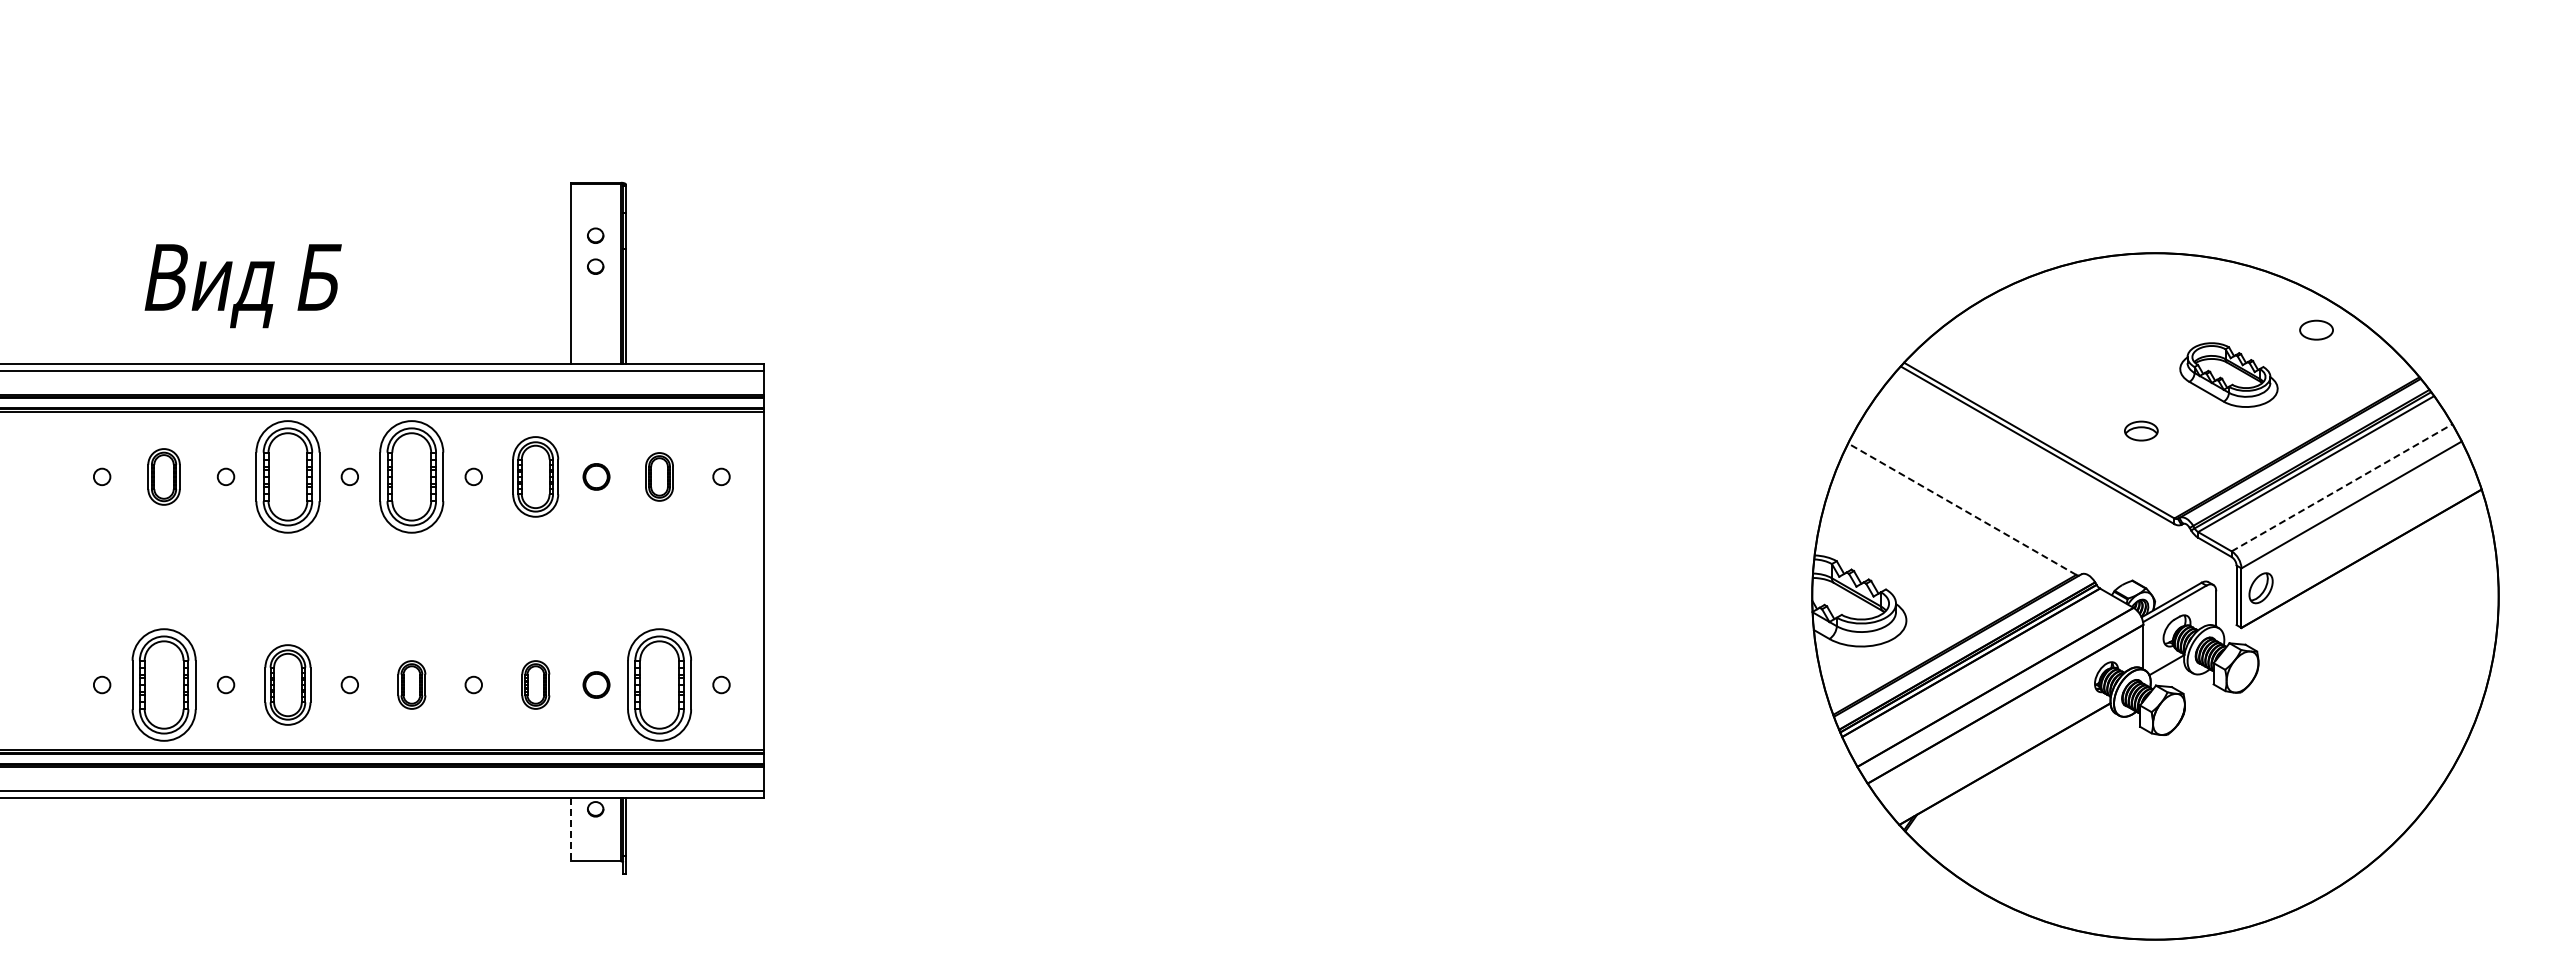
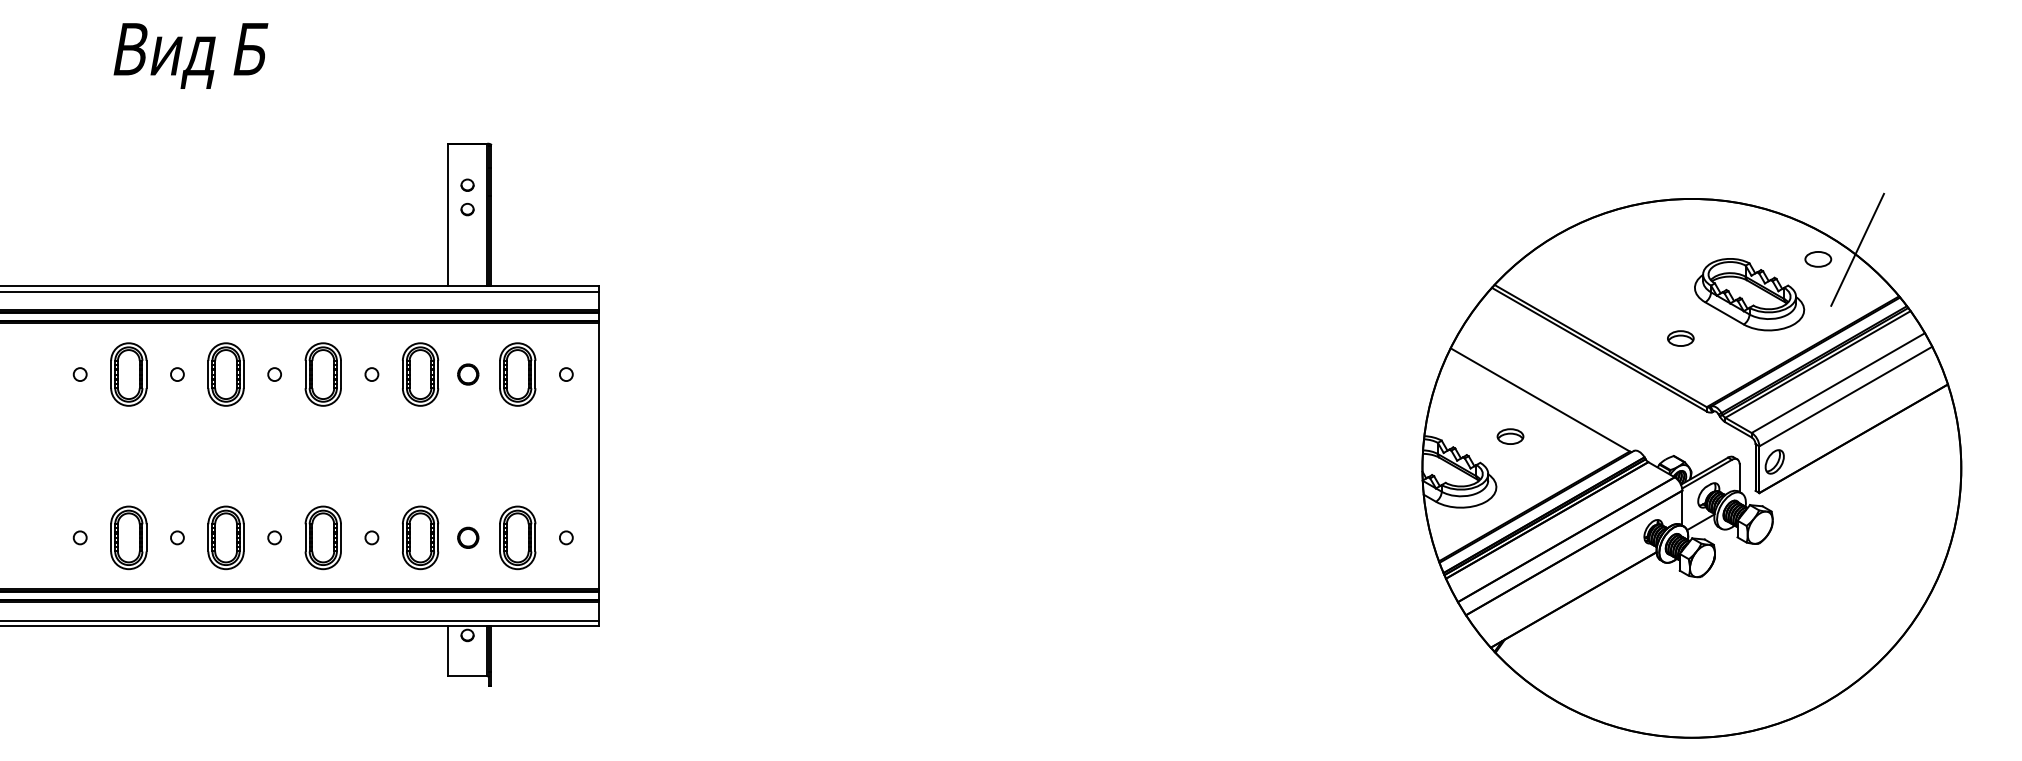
text: (242, 286) -> (190, 56), moved
line: (2366, 317) -> (1857, 249), added
part: (2228, 374) -> (1749, 294), size x1.43
part: (163, 476) -> (128, 374), size x1.43
part: (287, 476) -> (225, 374), size x0.71
part: (411, 476) -> (323, 374), size x0.71
part: (659, 476) -> (517, 374), size x1.67
line: (2342, 487) -> (1838, 382), dashed -> solid
line: (1962, 509) -> (1540, 400), dashed -> solid
part: (1924, 555) -> (1510, 436), added
part: (163, 684) -> (128, 537), size x0.71
part: (411, 684) -> (323, 537), size x1.67
part: (535, 684) -> (420, 537), size x1.67
part: (659, 684) -> (517, 537), size x0.71
line: (570, 829) -> (447, 651), dashed -> solid

